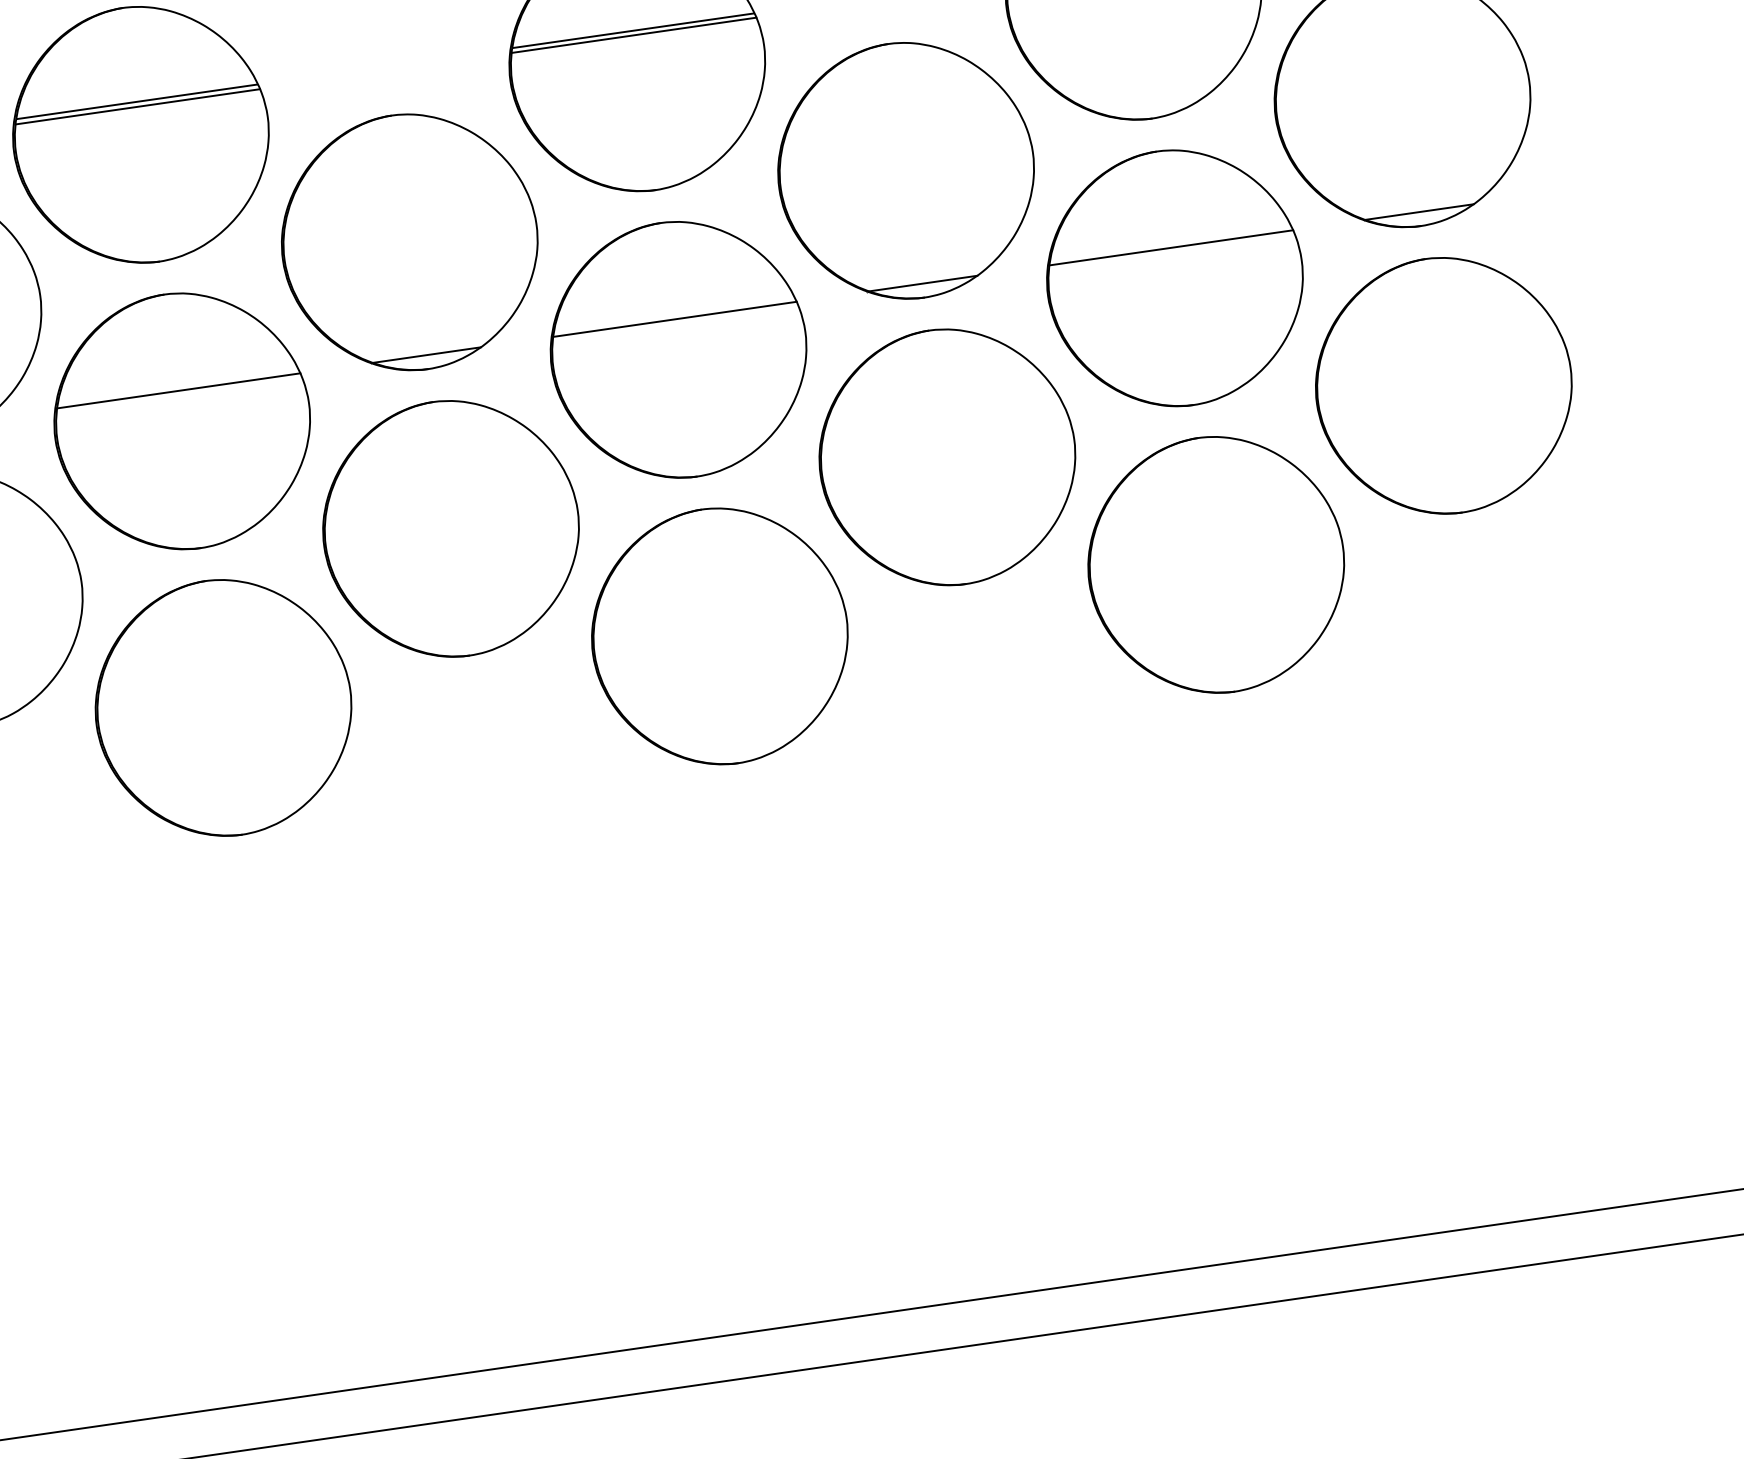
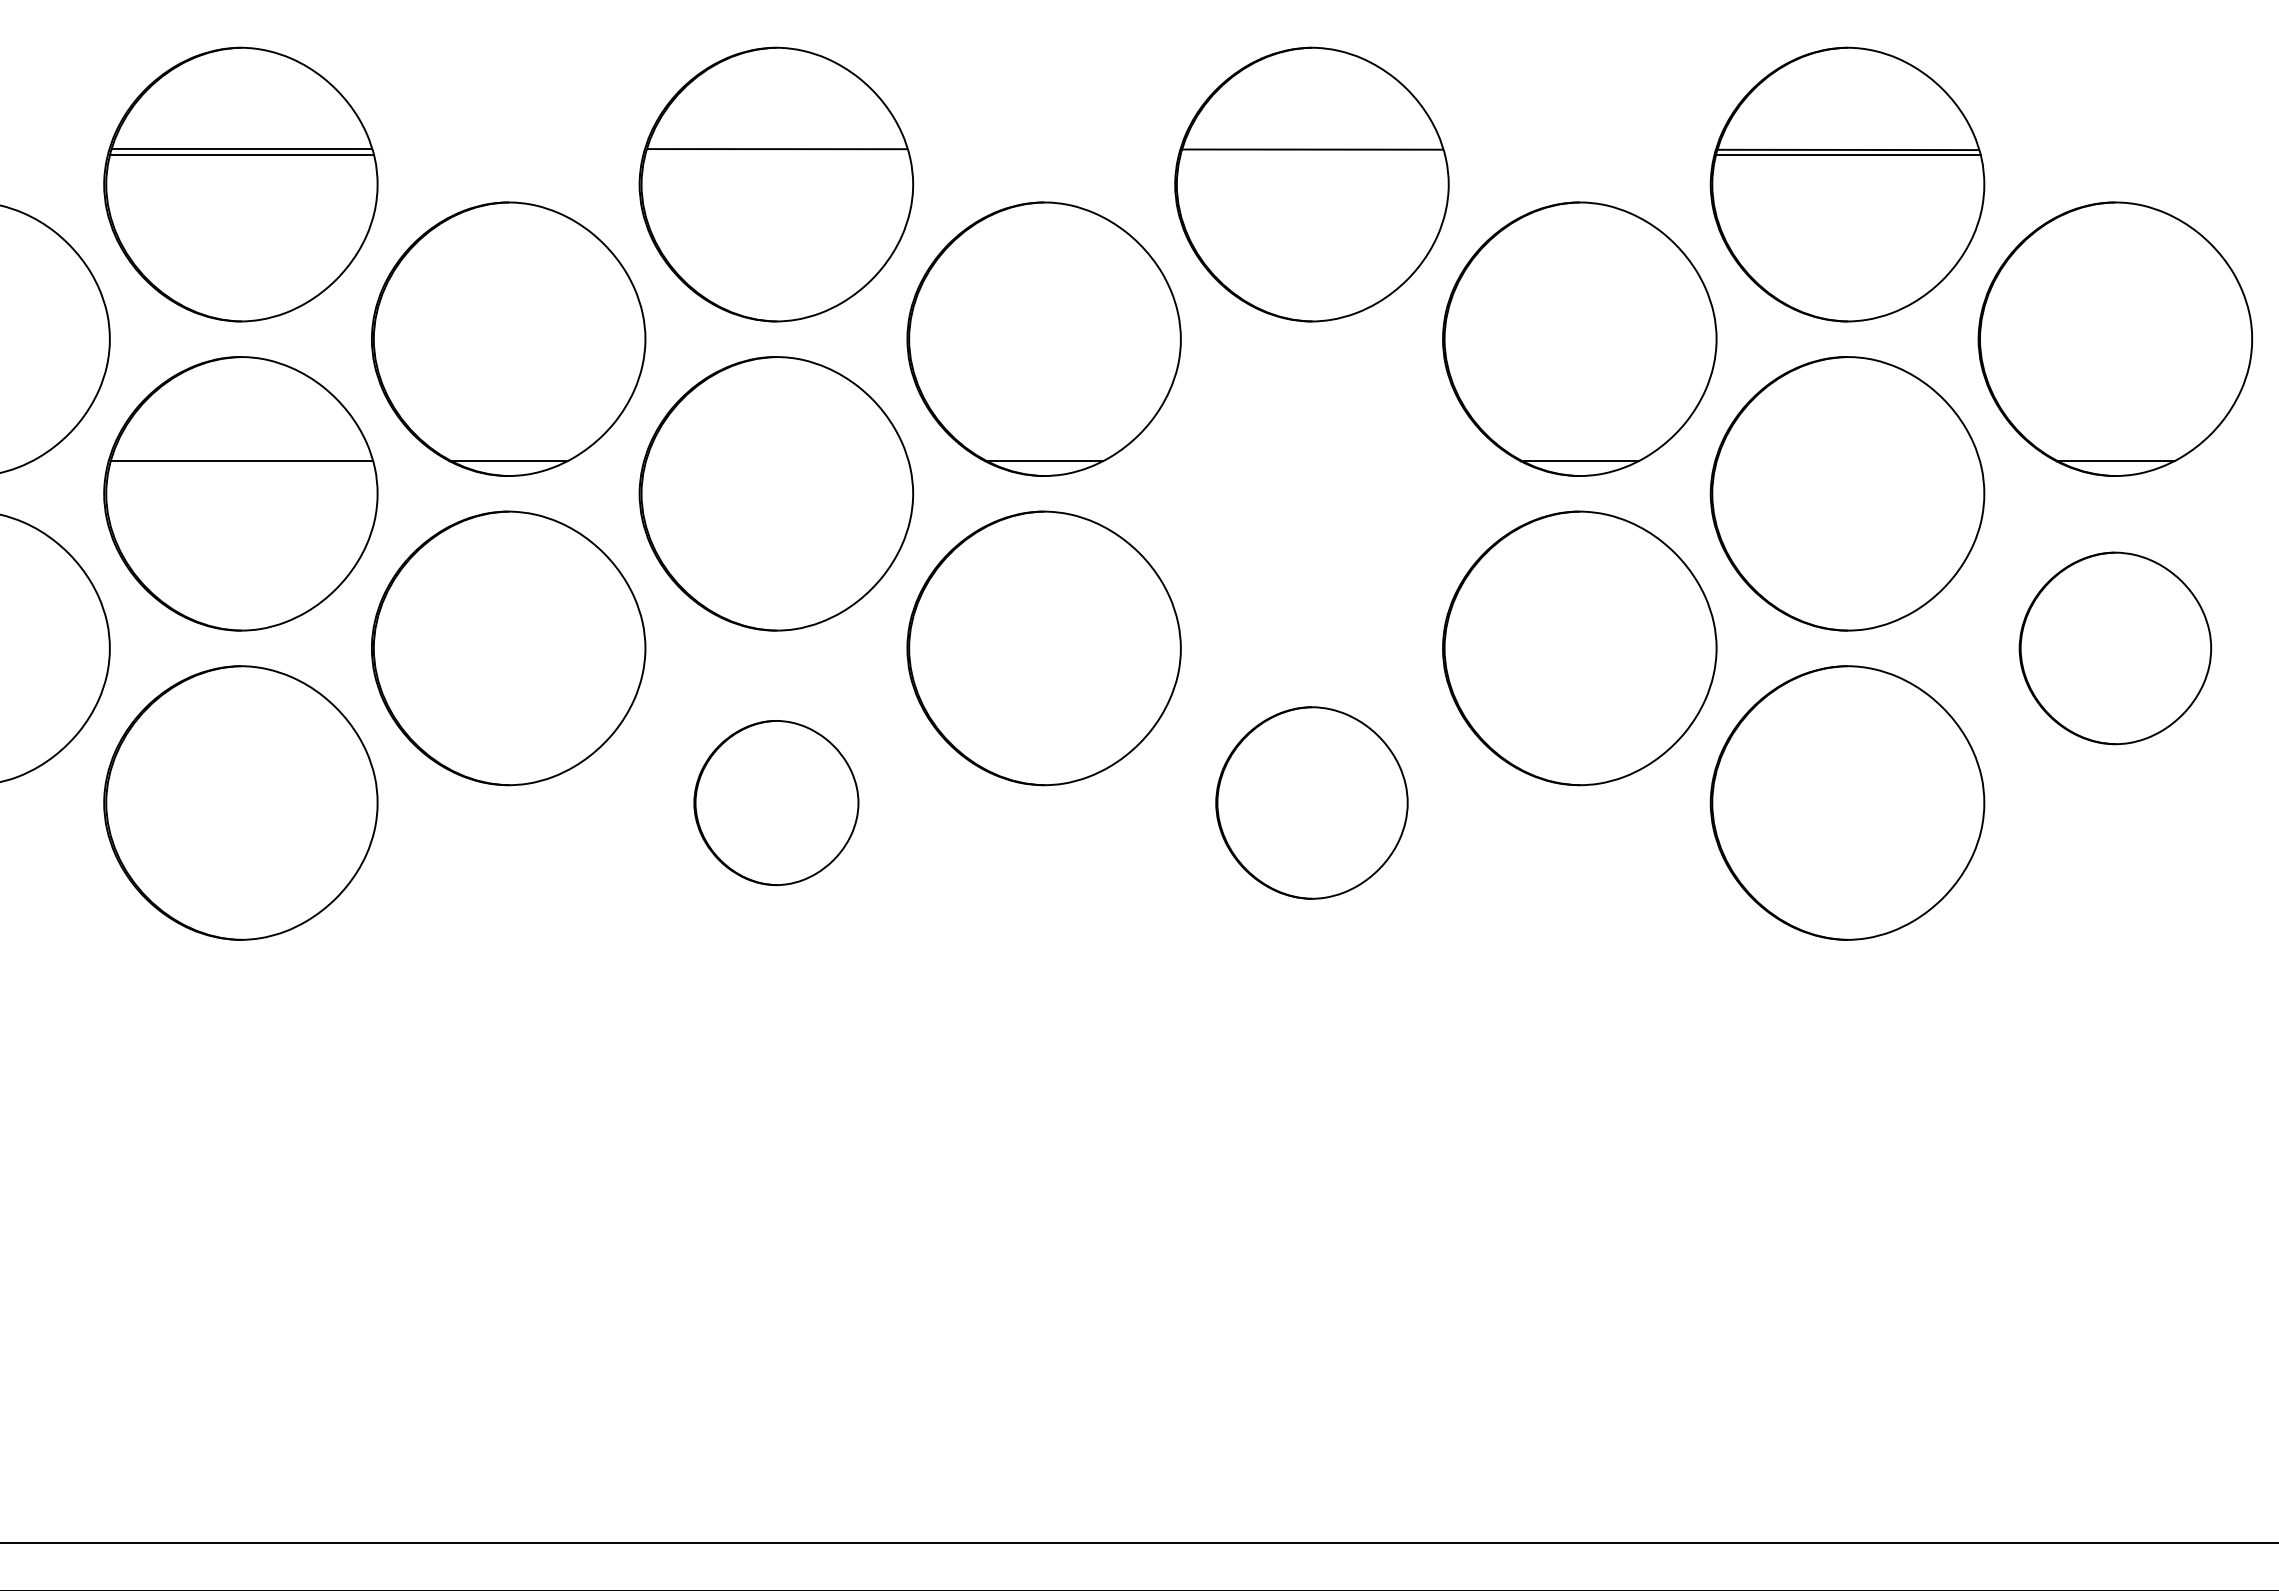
line: (633, 35) -> (1312, 154), removed
line: (137, 106) -> (777, 154), removed
line: (1170, 248) -> (1847, 461), removed
part: (678, 349) -> (1311, 493), removed
part: (1443, 385) -> (2115, 648), size x0.7
line: (178, 391) -> (777, 461), removed
part: (719, 635) -> (1311, 802), size x0.7
part: (223, 707) -> (776, 802), size x0.6

